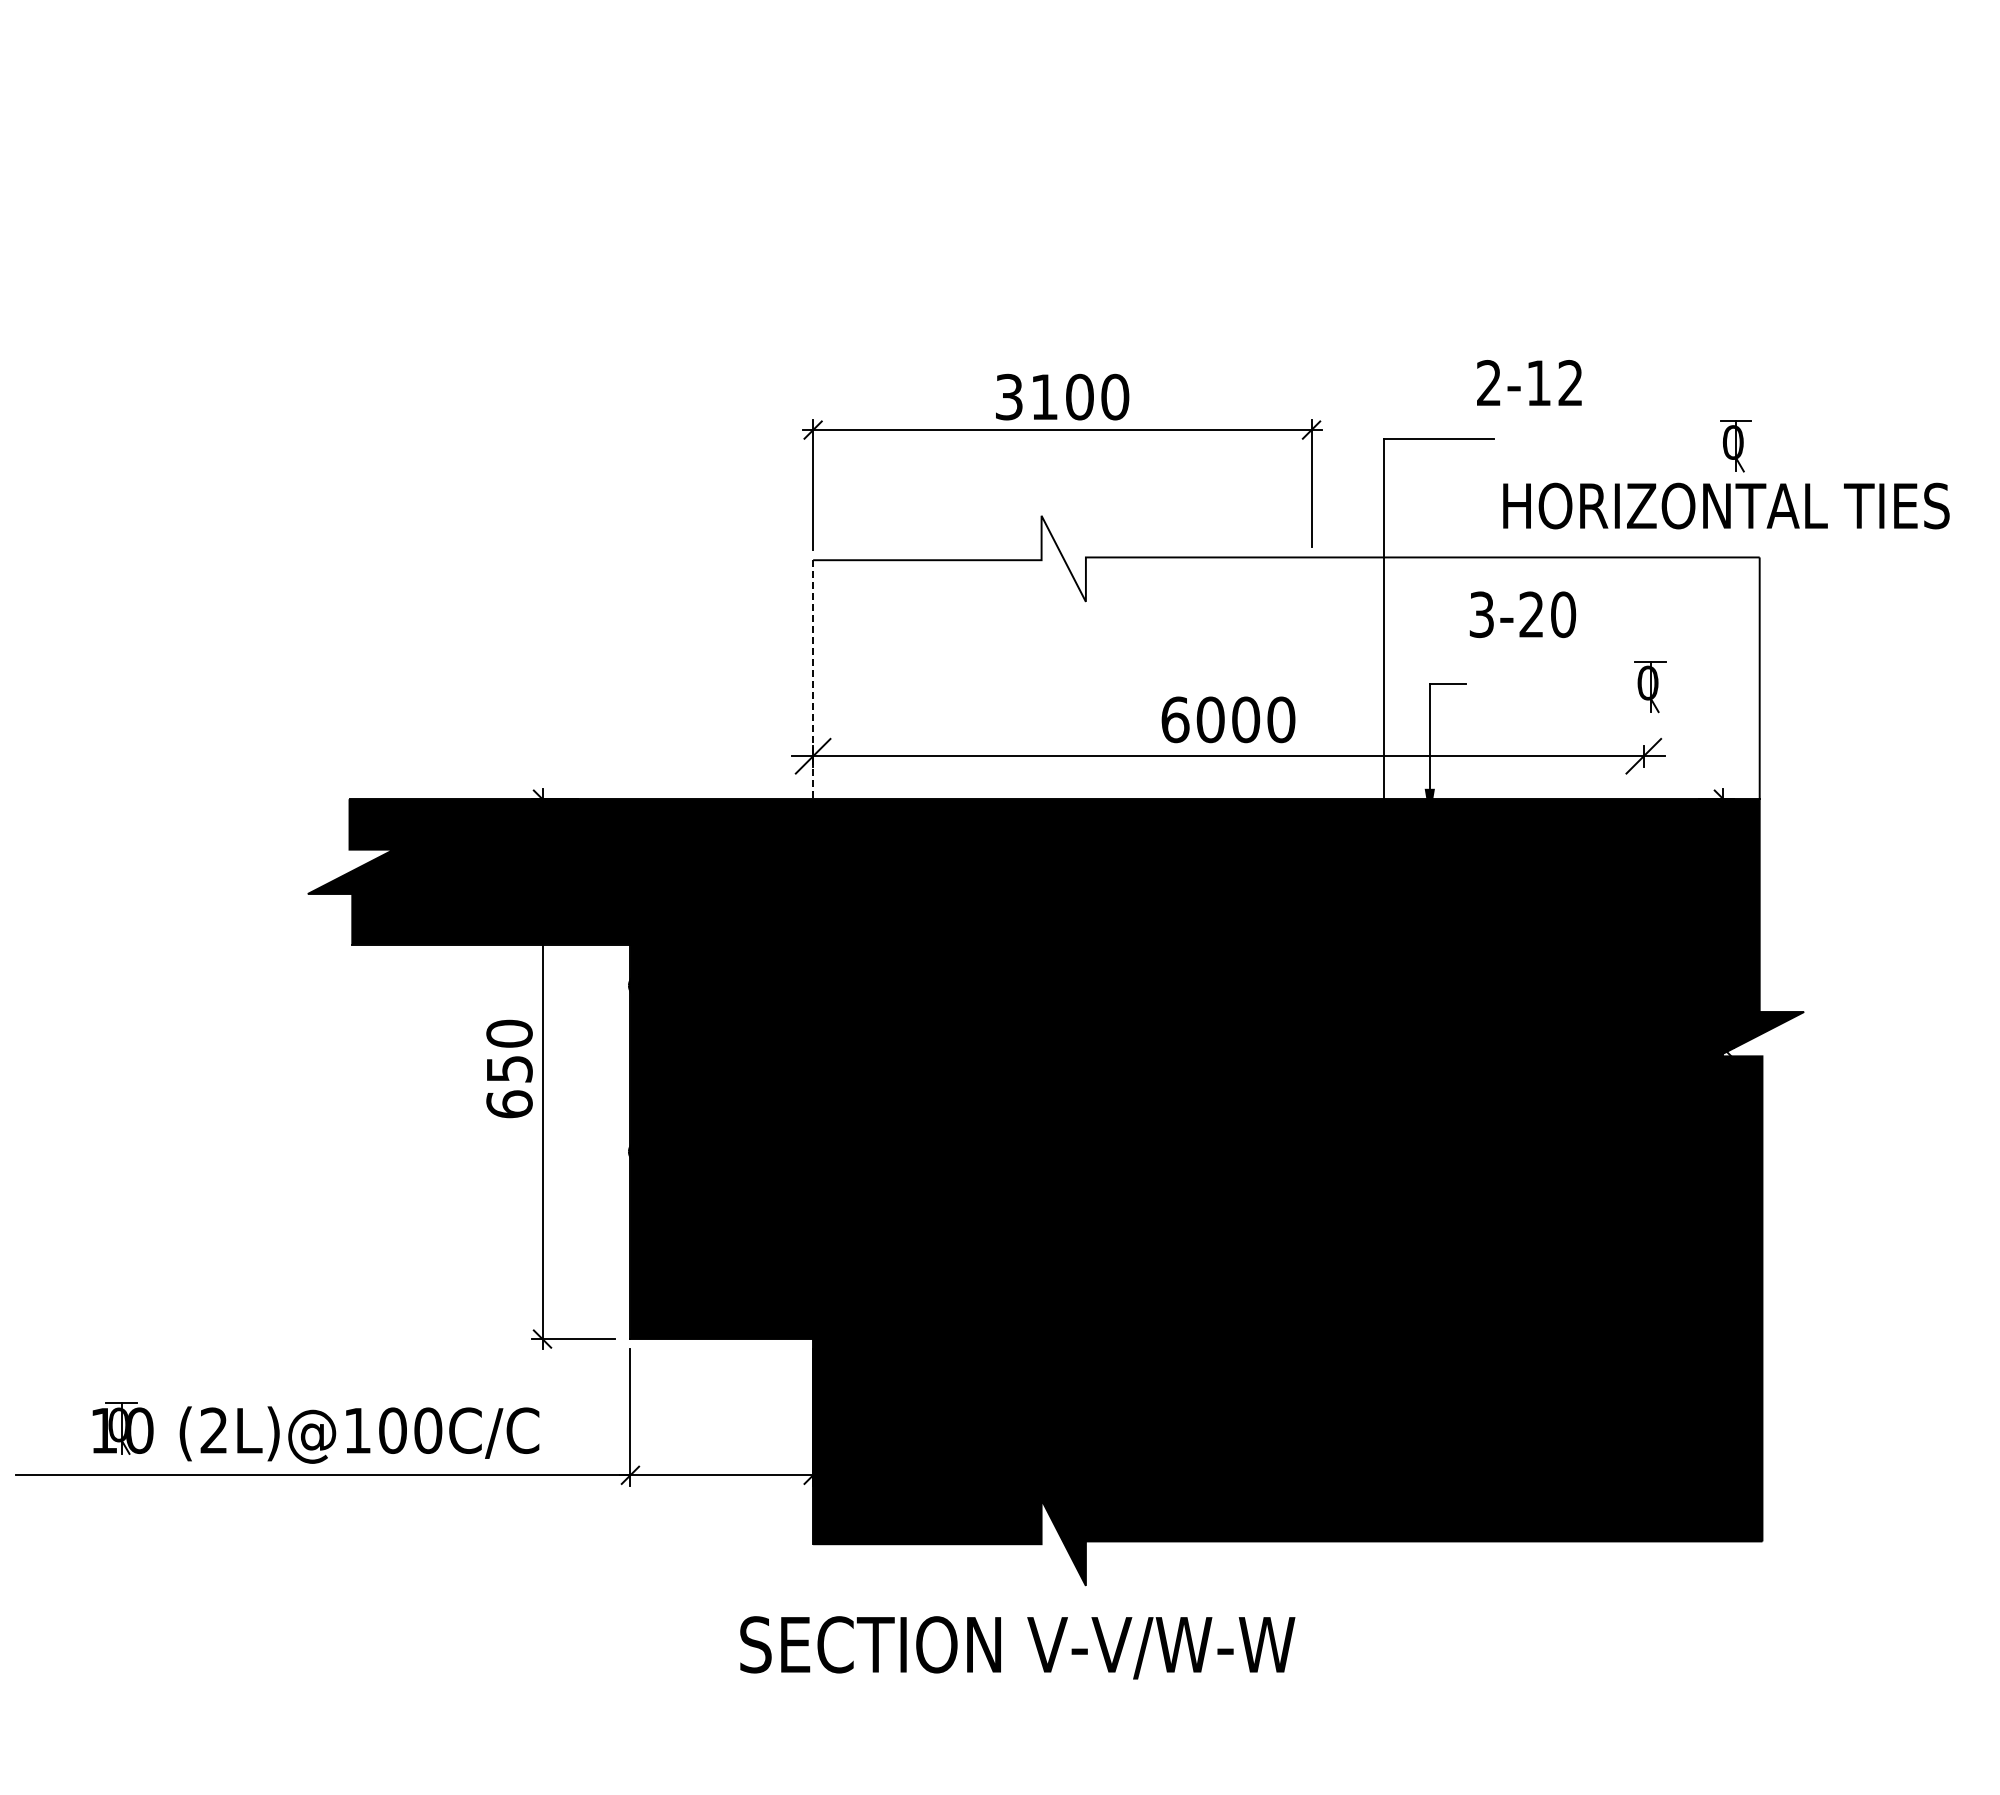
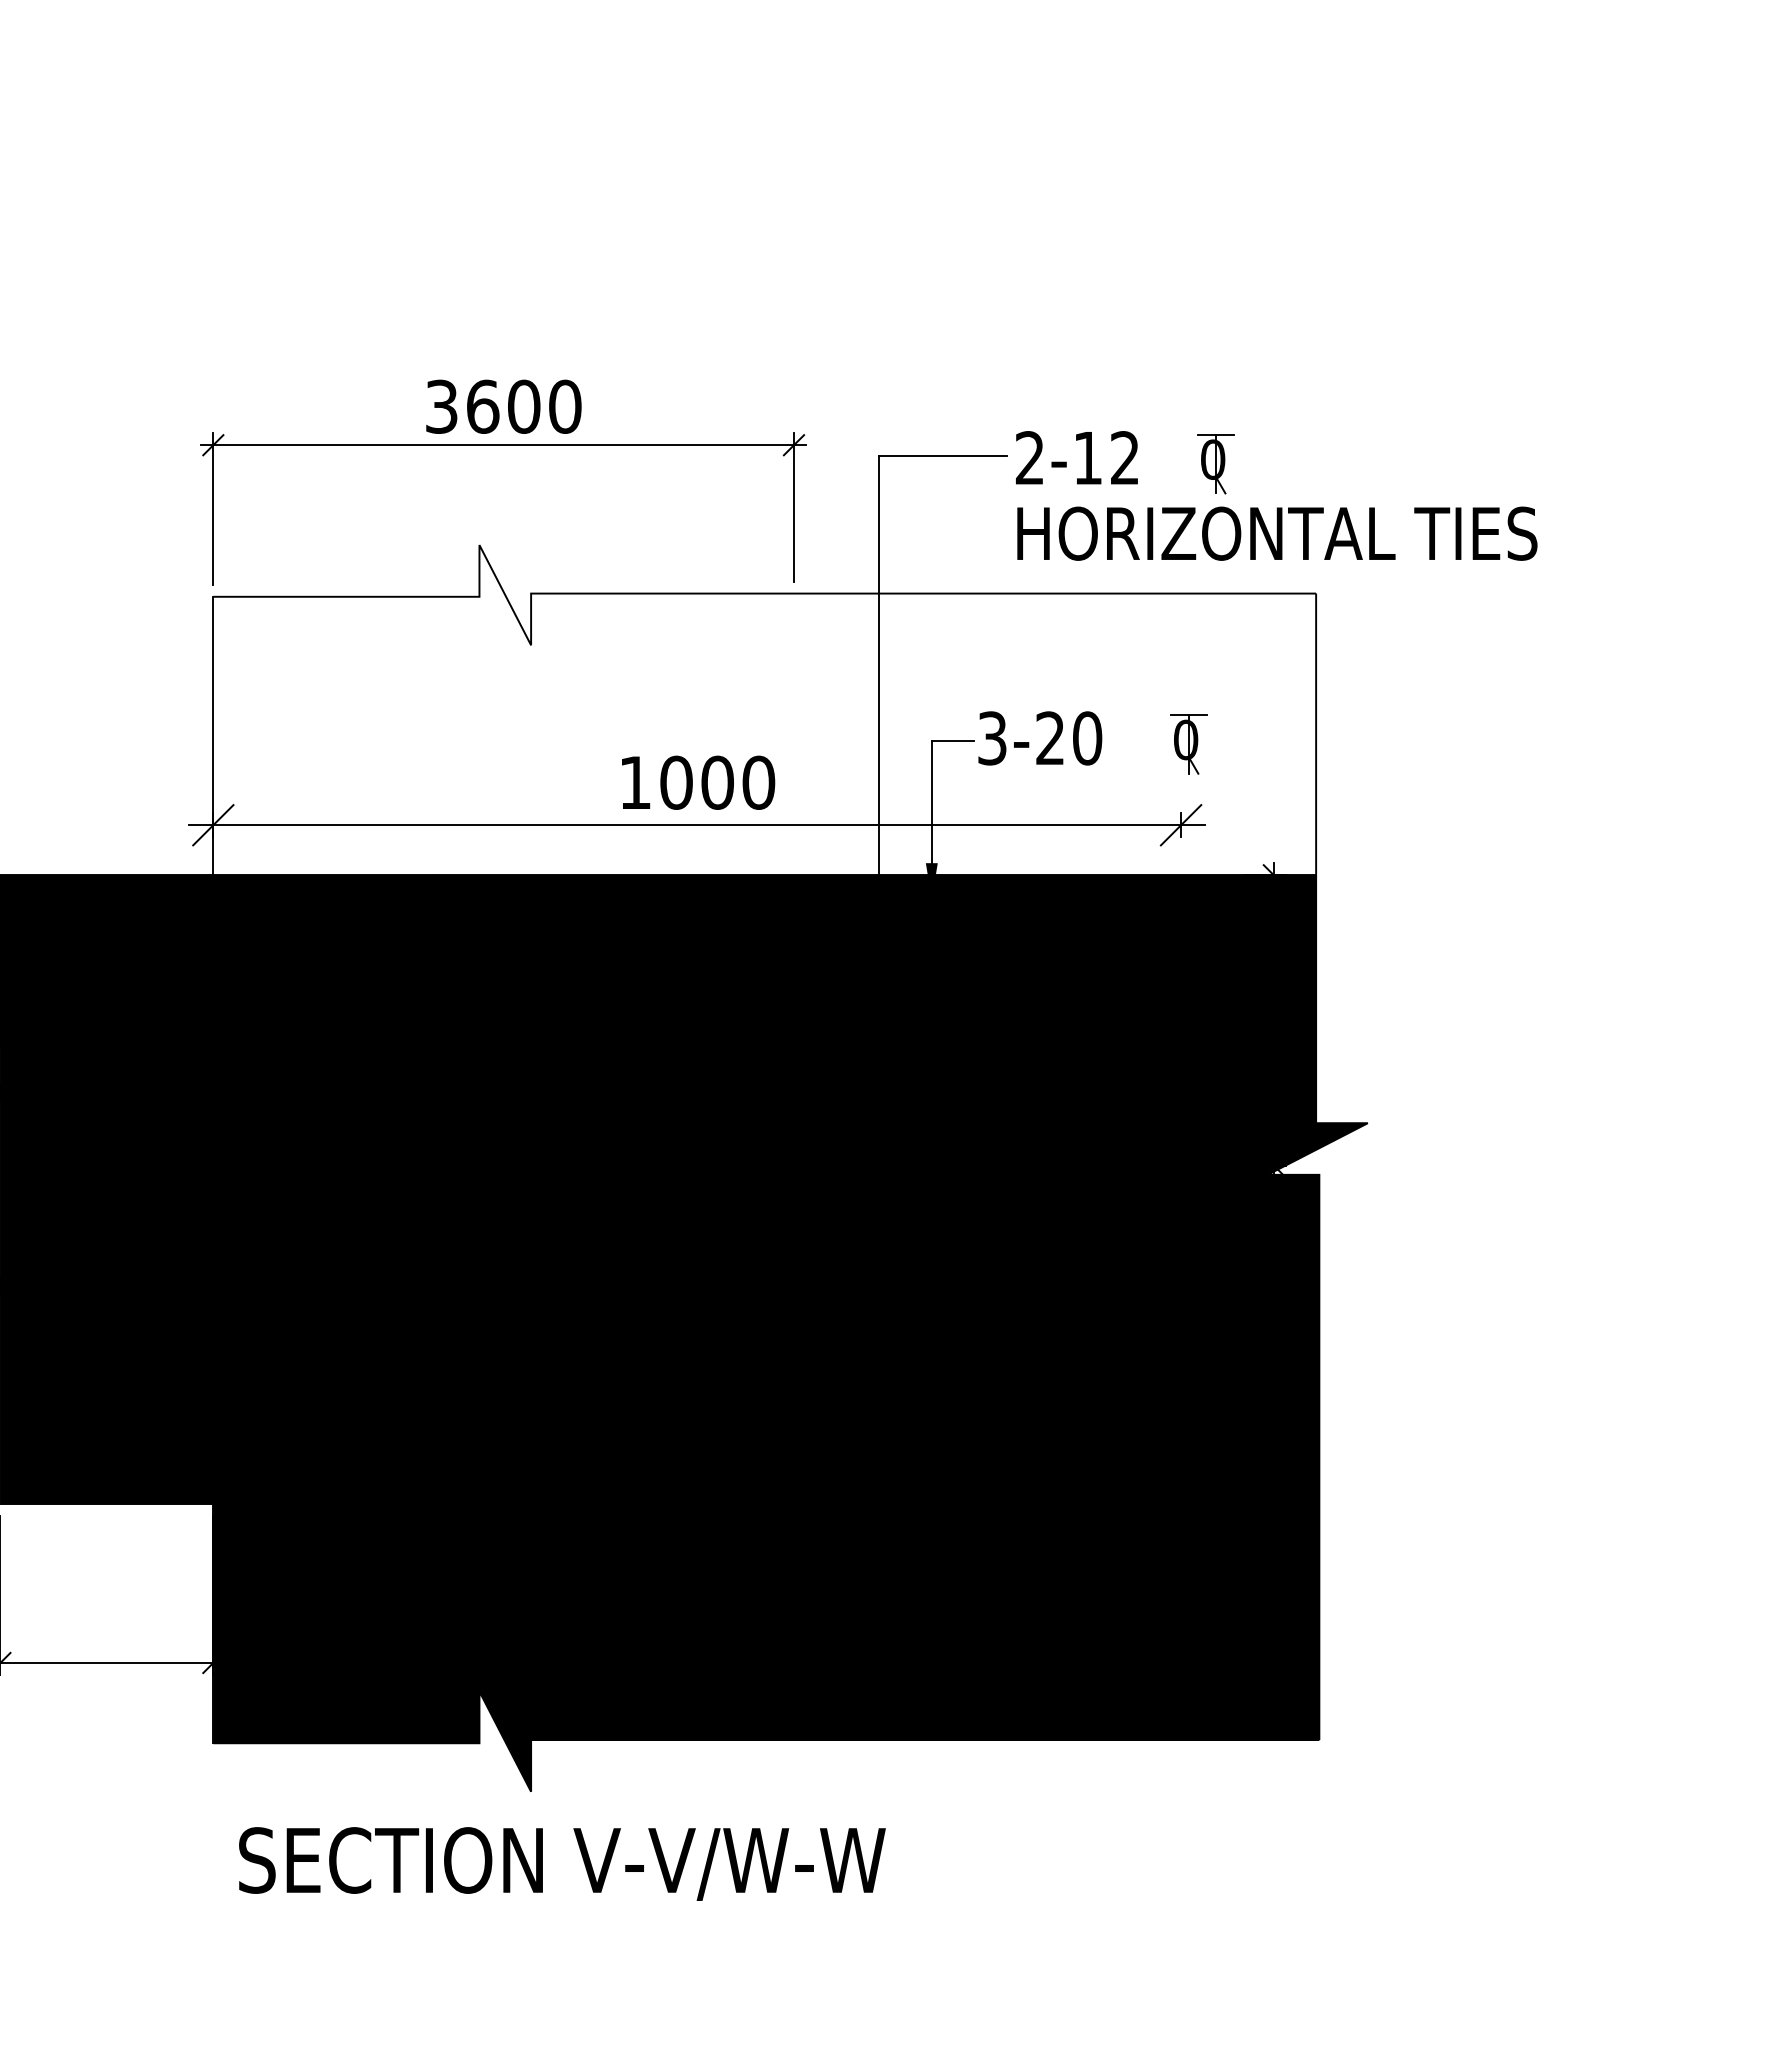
text: (1529, 382) -> (1077, 457), moved
text: (1044, 396) -> (482, 406), 3100 -> 3600
part: (1735, 446) -> (1215, 464), moved
text: (1522, 614) -> (1039, 738), moved
line: (813, 679) -> (213, 735), dashed -> solid
text: (1175, 719) -> (635, 782), 6000 -> 1000
text: (1017, 1647) -> (562, 1863), moved

